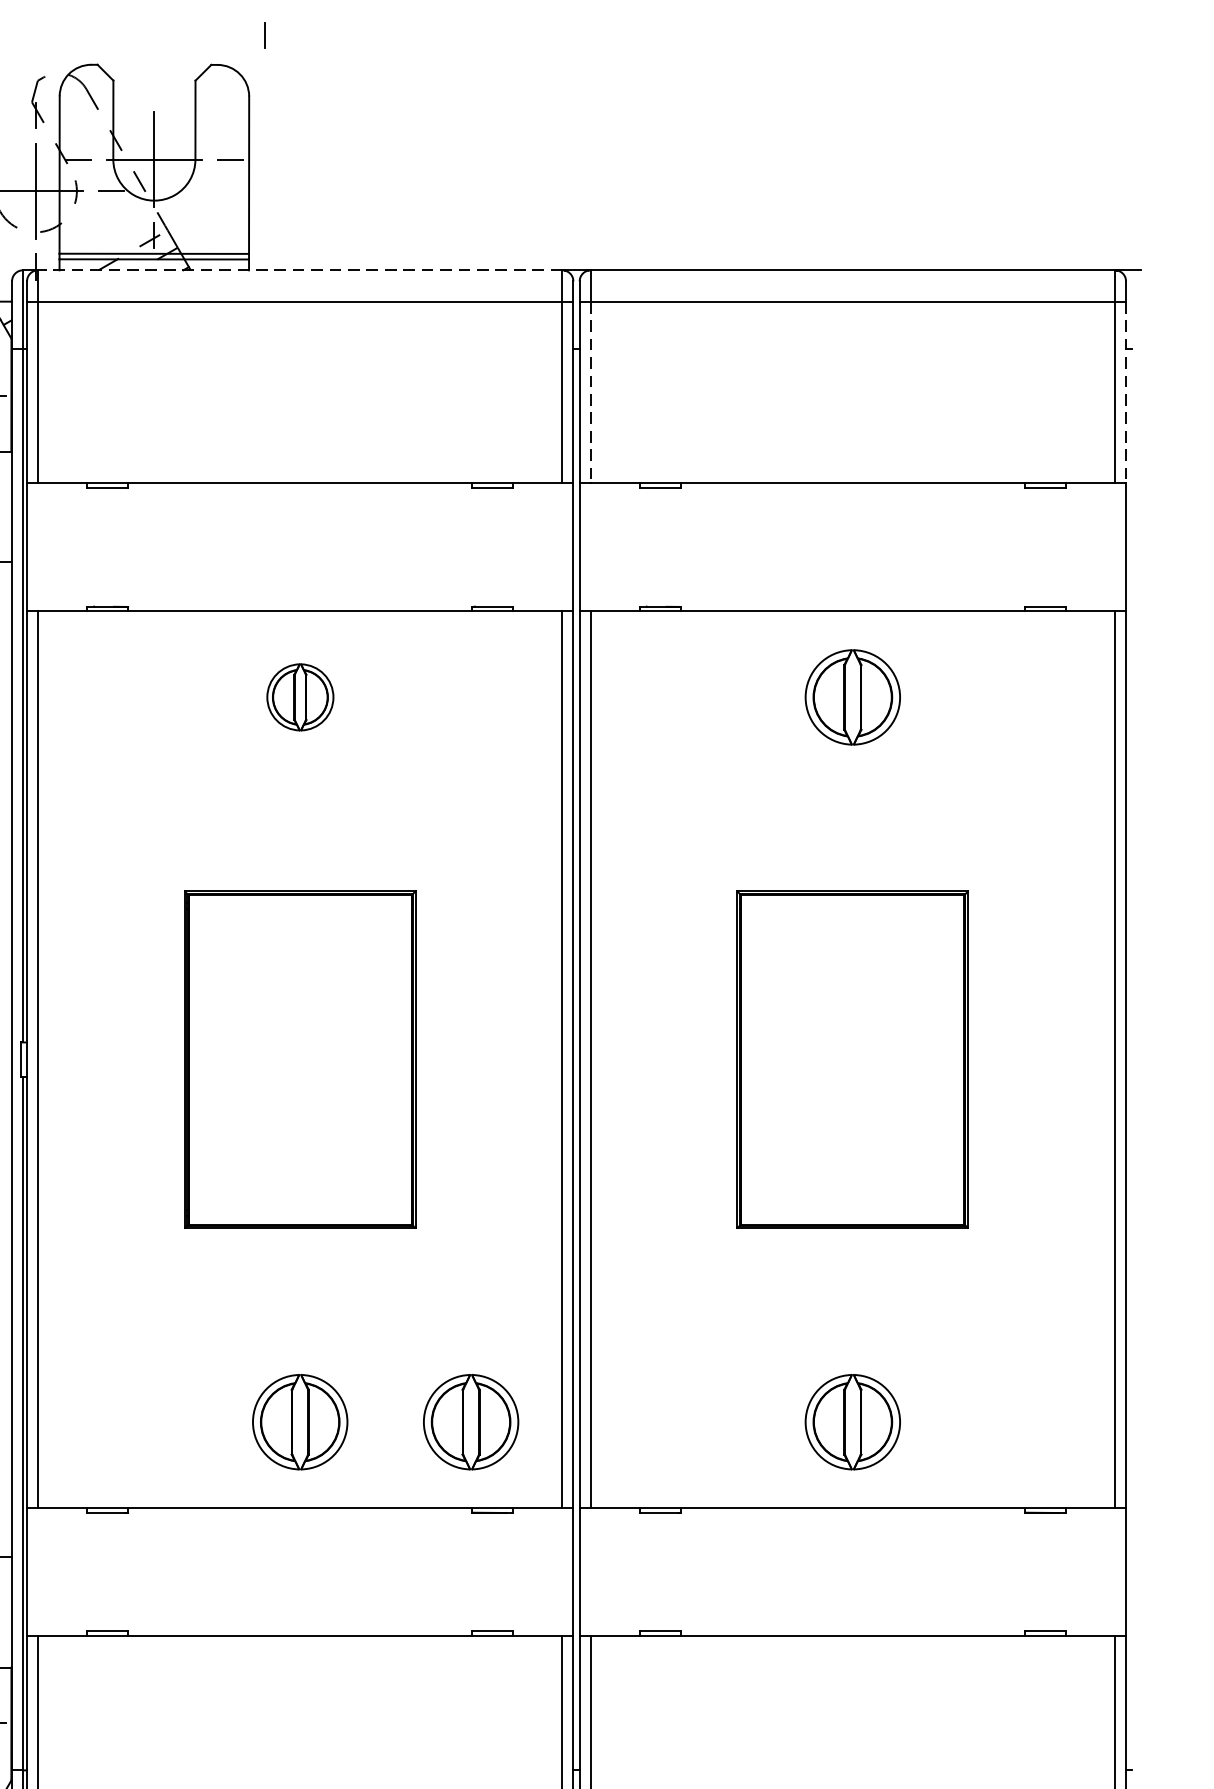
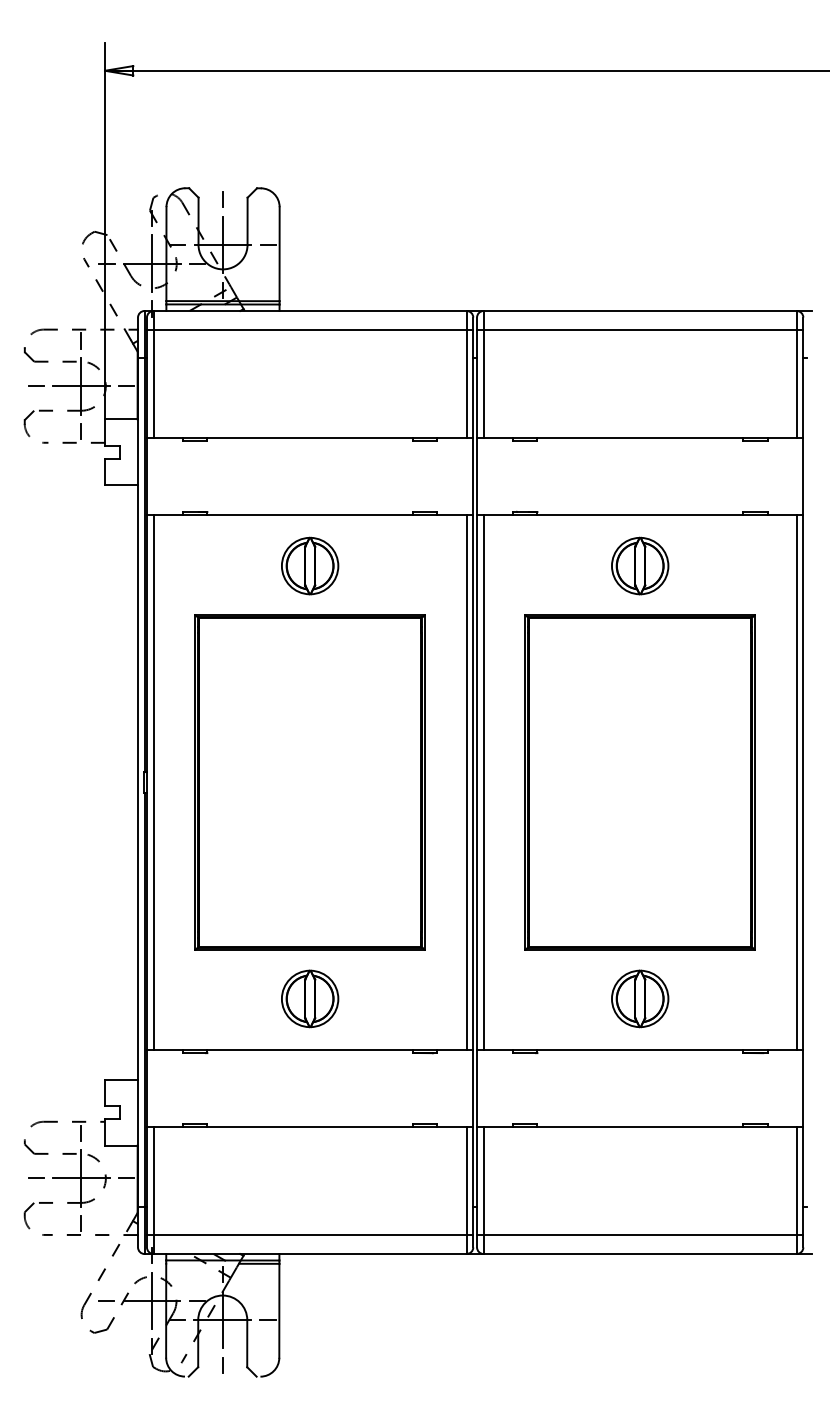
line: (263, 35) -> (222, 199), moved
line: (300, 269) -> (310, 310), dashed -> solid
line: (590, 393) -> (483, 384), dashed -> solid
line: (1126, 393) -> (803, 384), dashed -> solid
part: (300, 696) -> (310, 565), size x1.43
part: (299, 1059) -> (309, 782), size x1.67
part: (851, 1059) -> (639, 782), size x1.67
part: (471, 1421) -> (412, 998), removed

